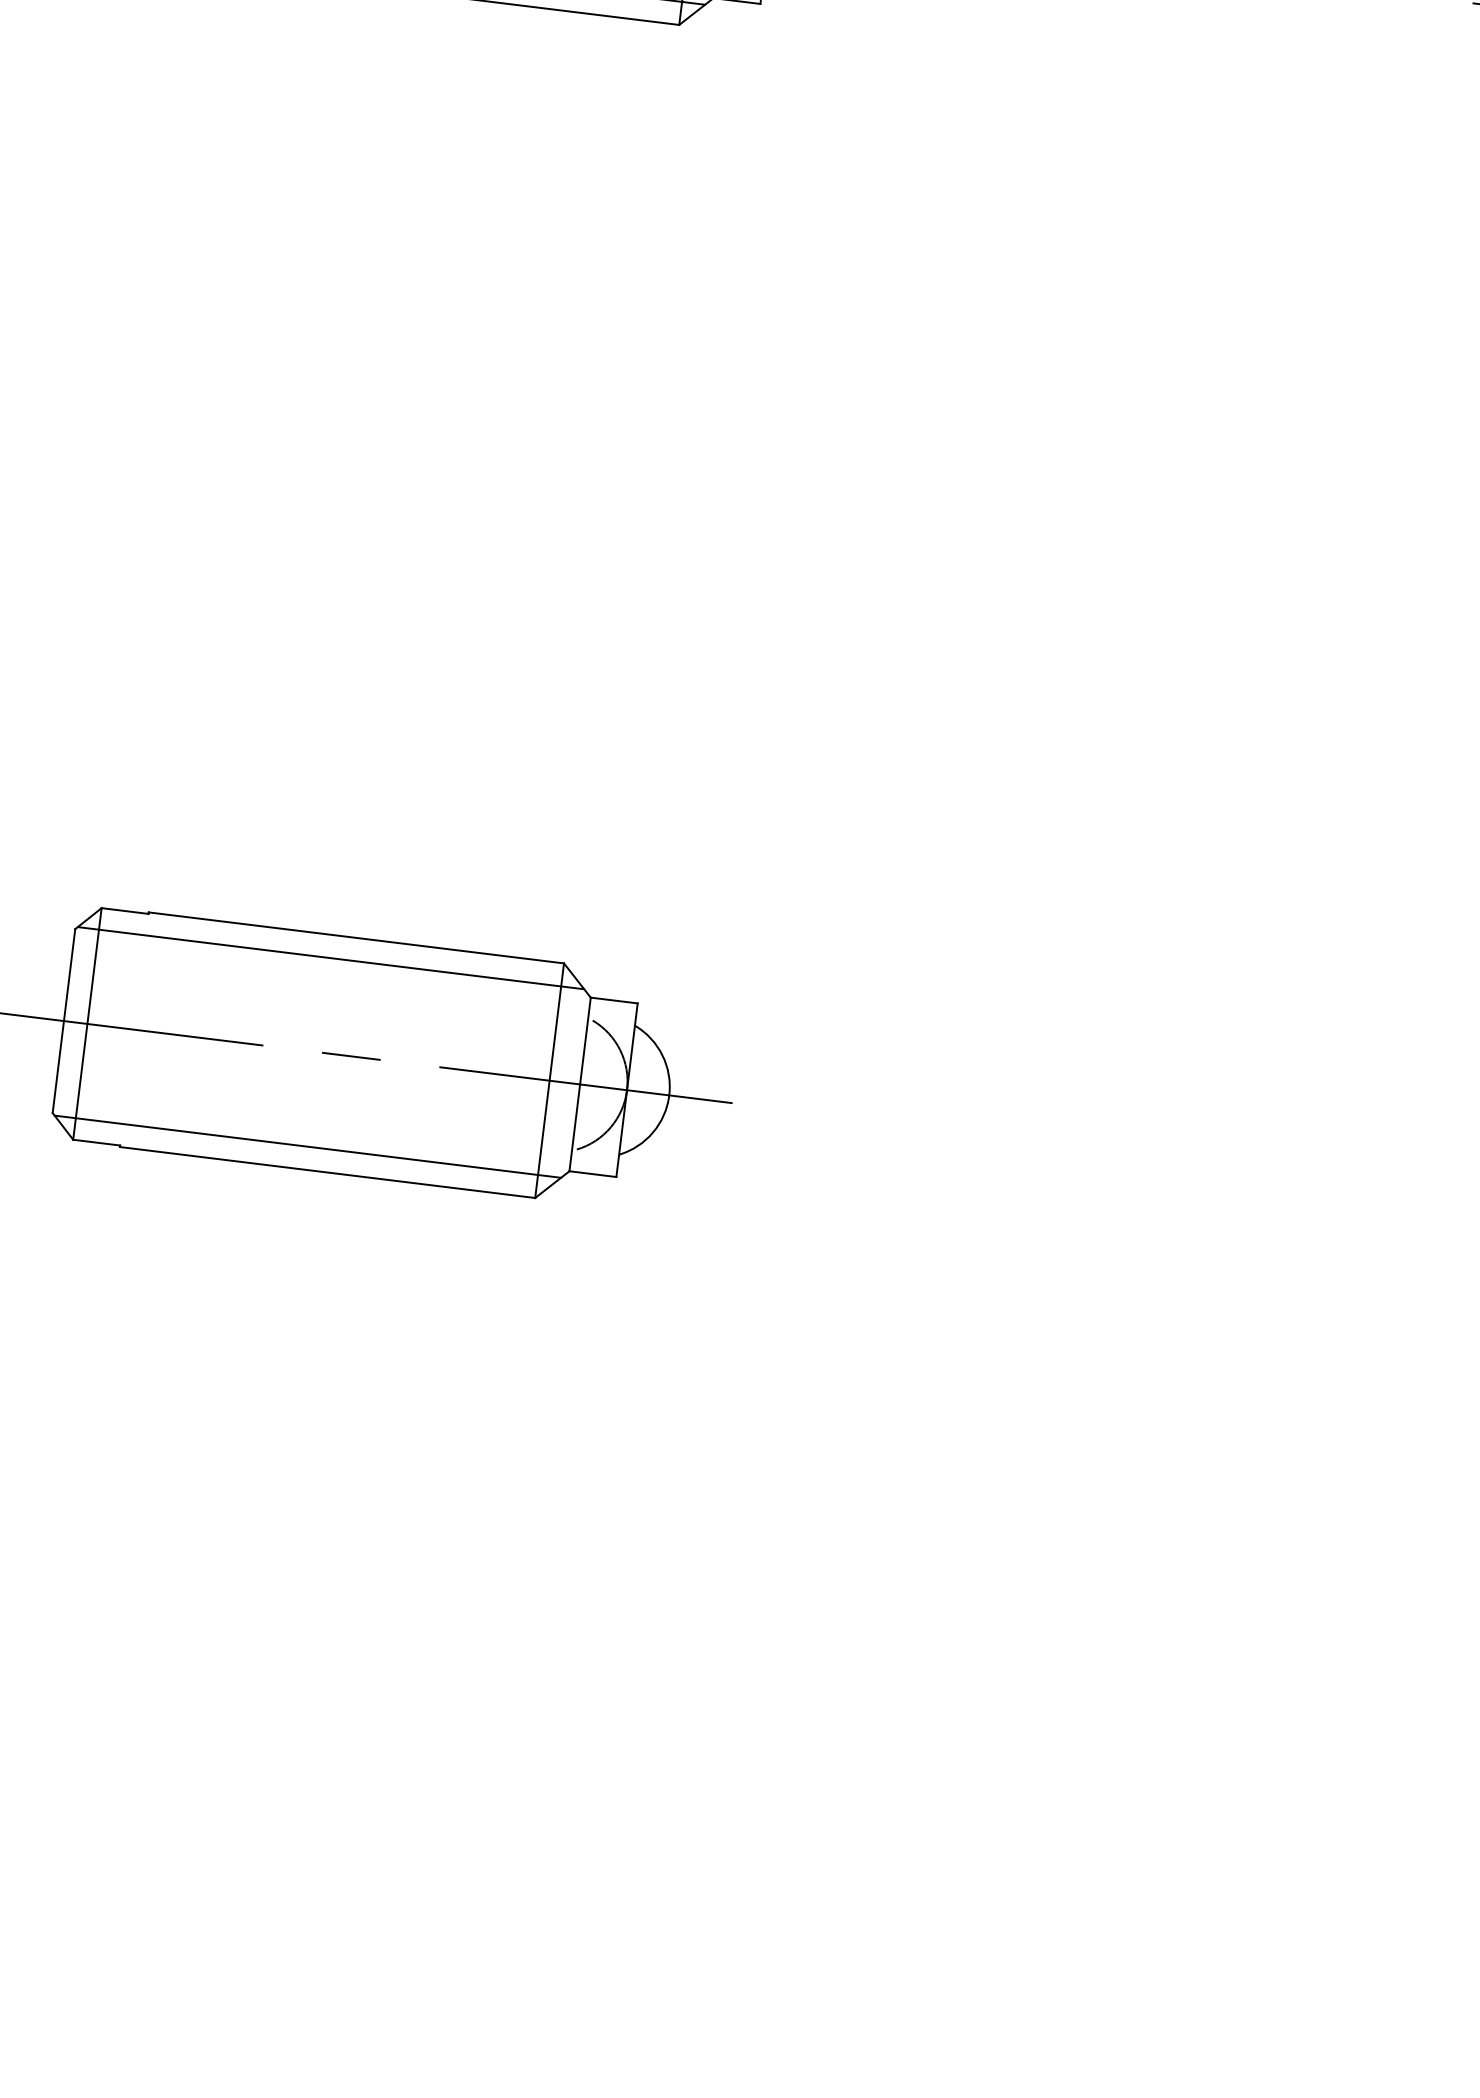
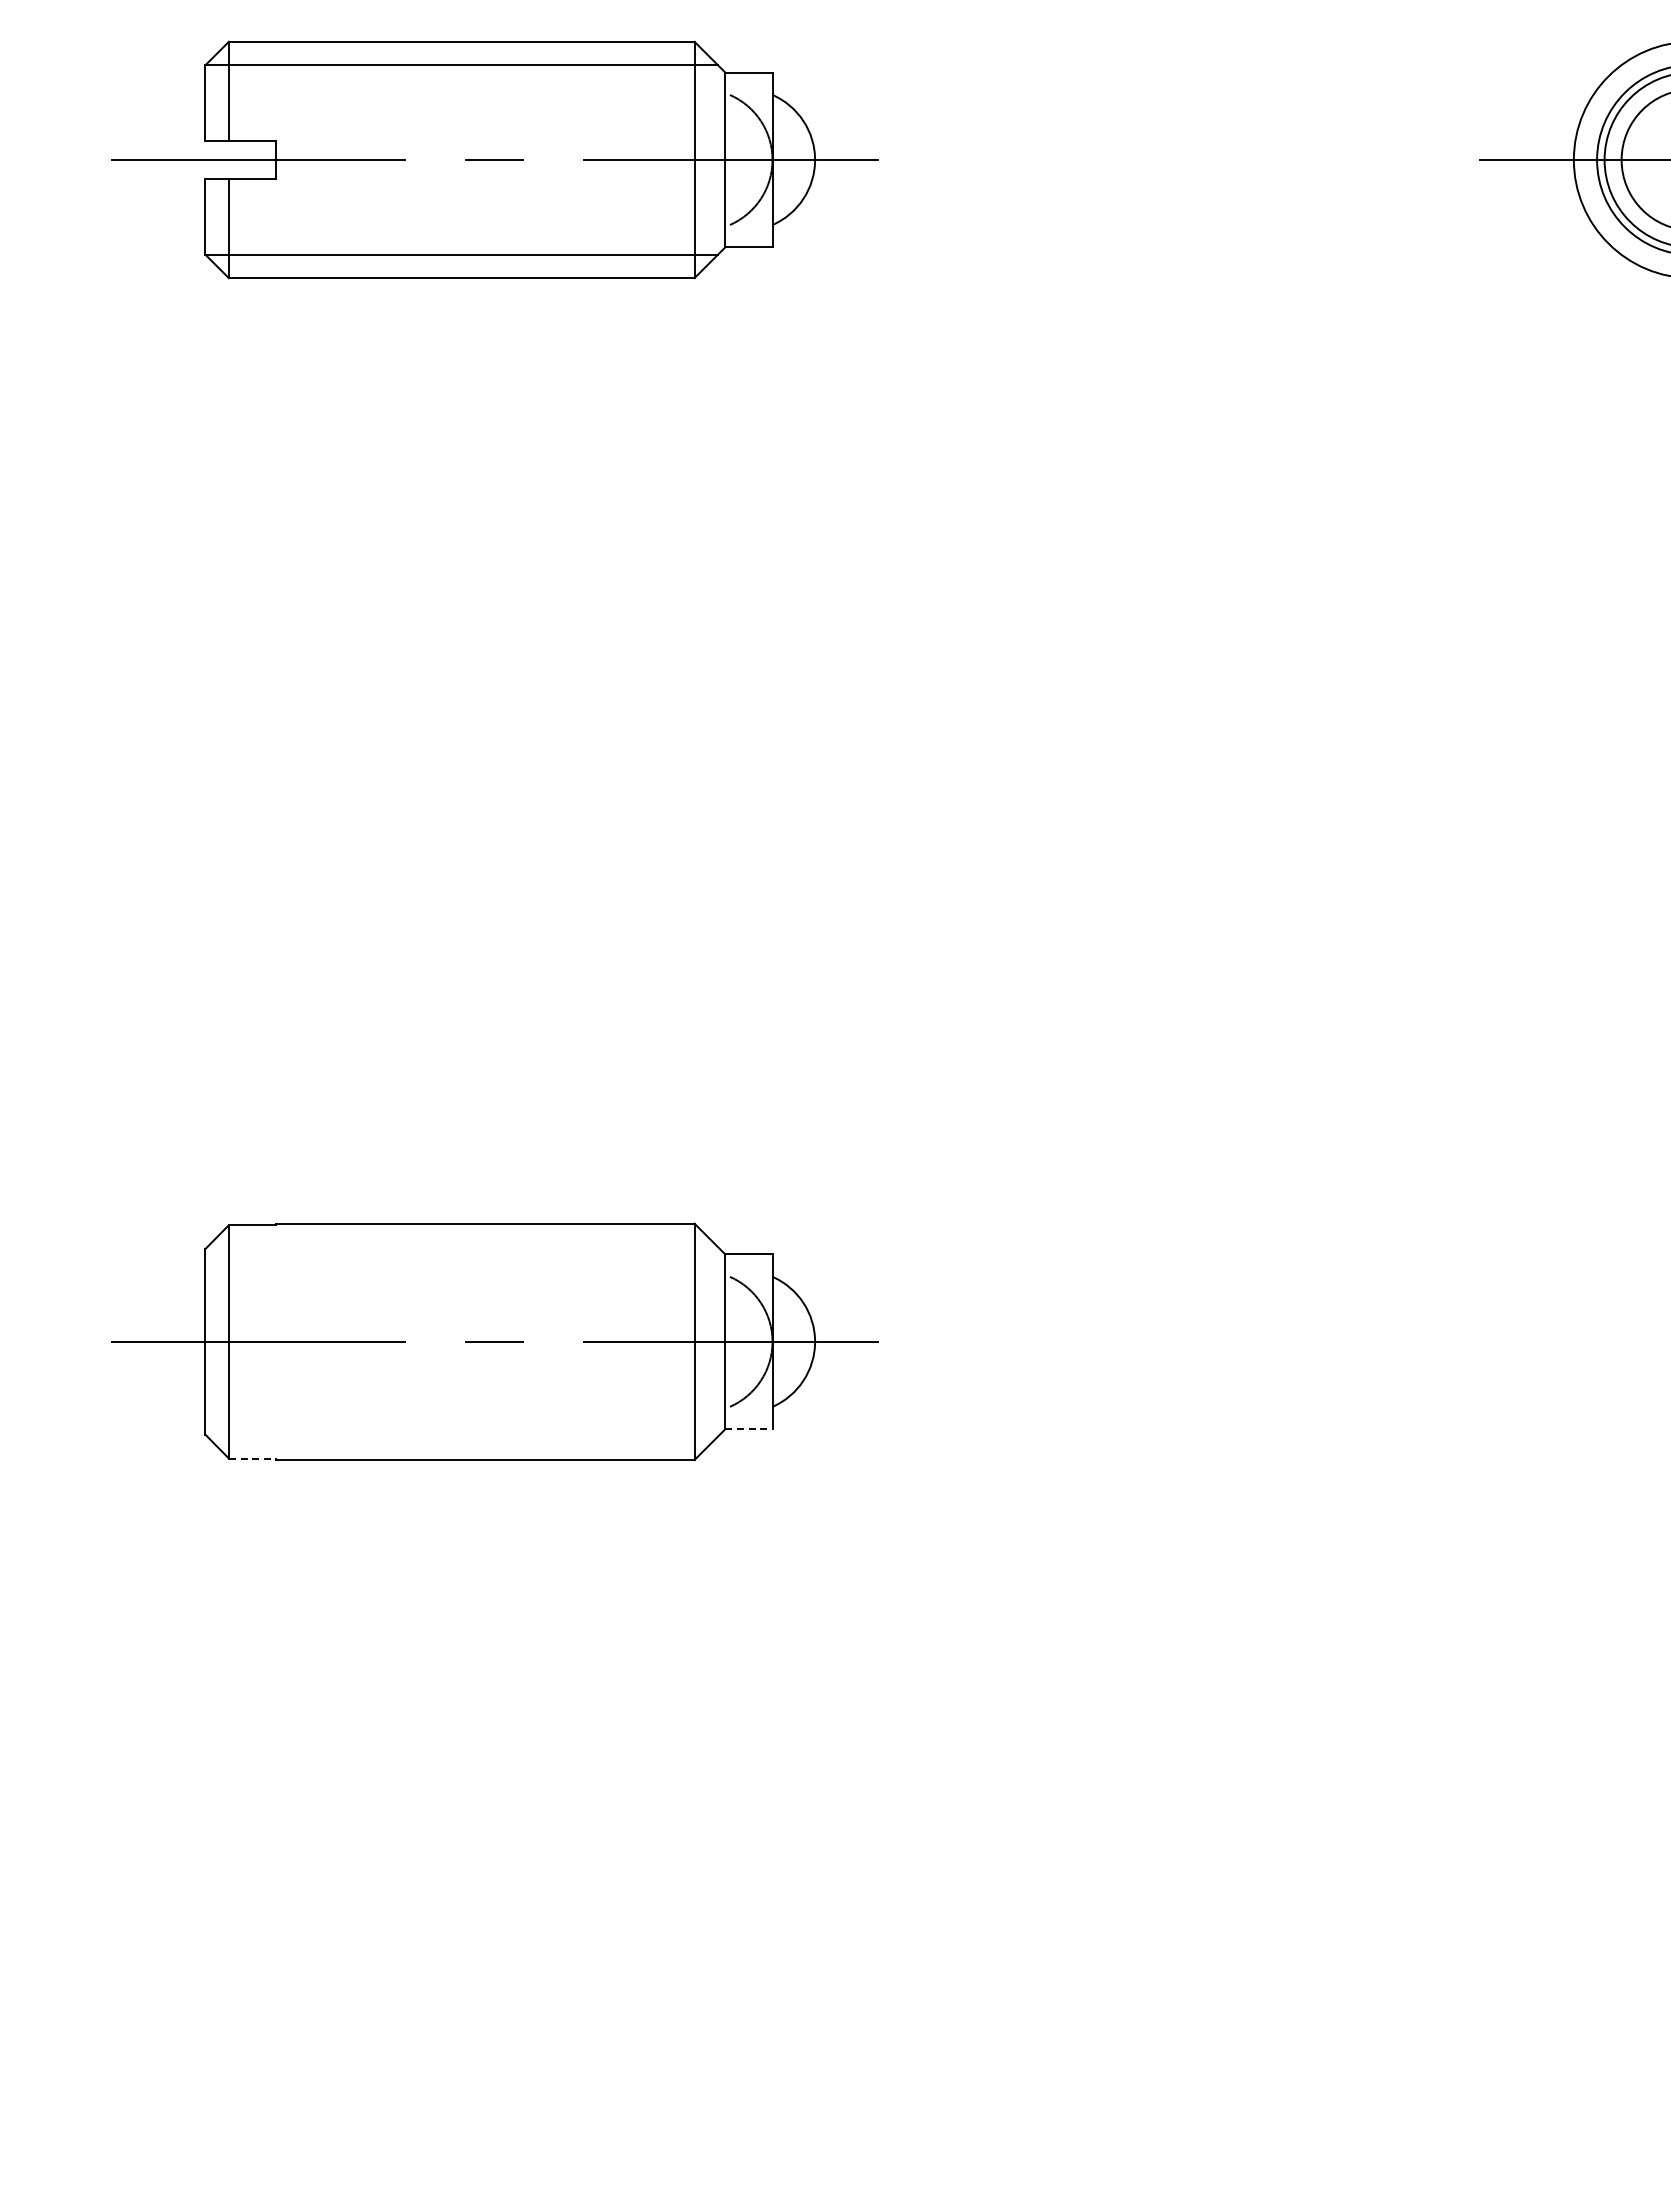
line: (330, 957) -> (462, 1246), removed
line: (96, 1142) -> (252, 1458), solid -> dashed
line: (307, 1146) -> (462, 1436), removed
line: (592, 1174) -> (748, 1429), solid -> dashed

